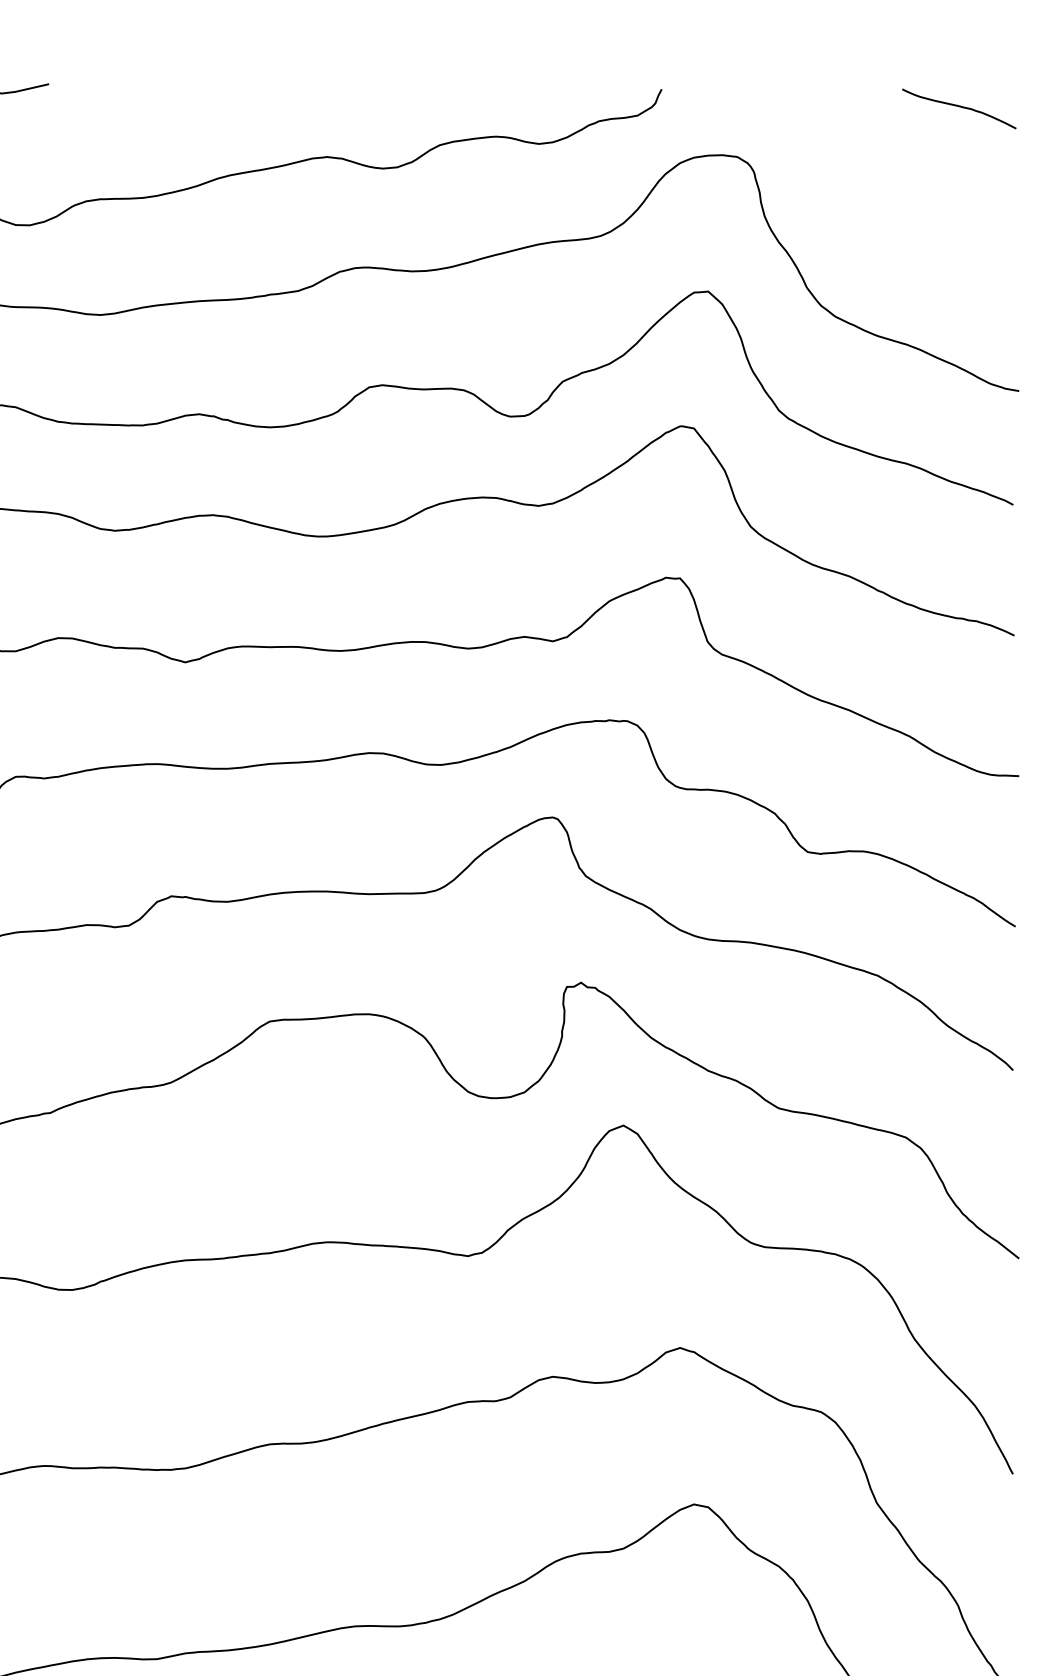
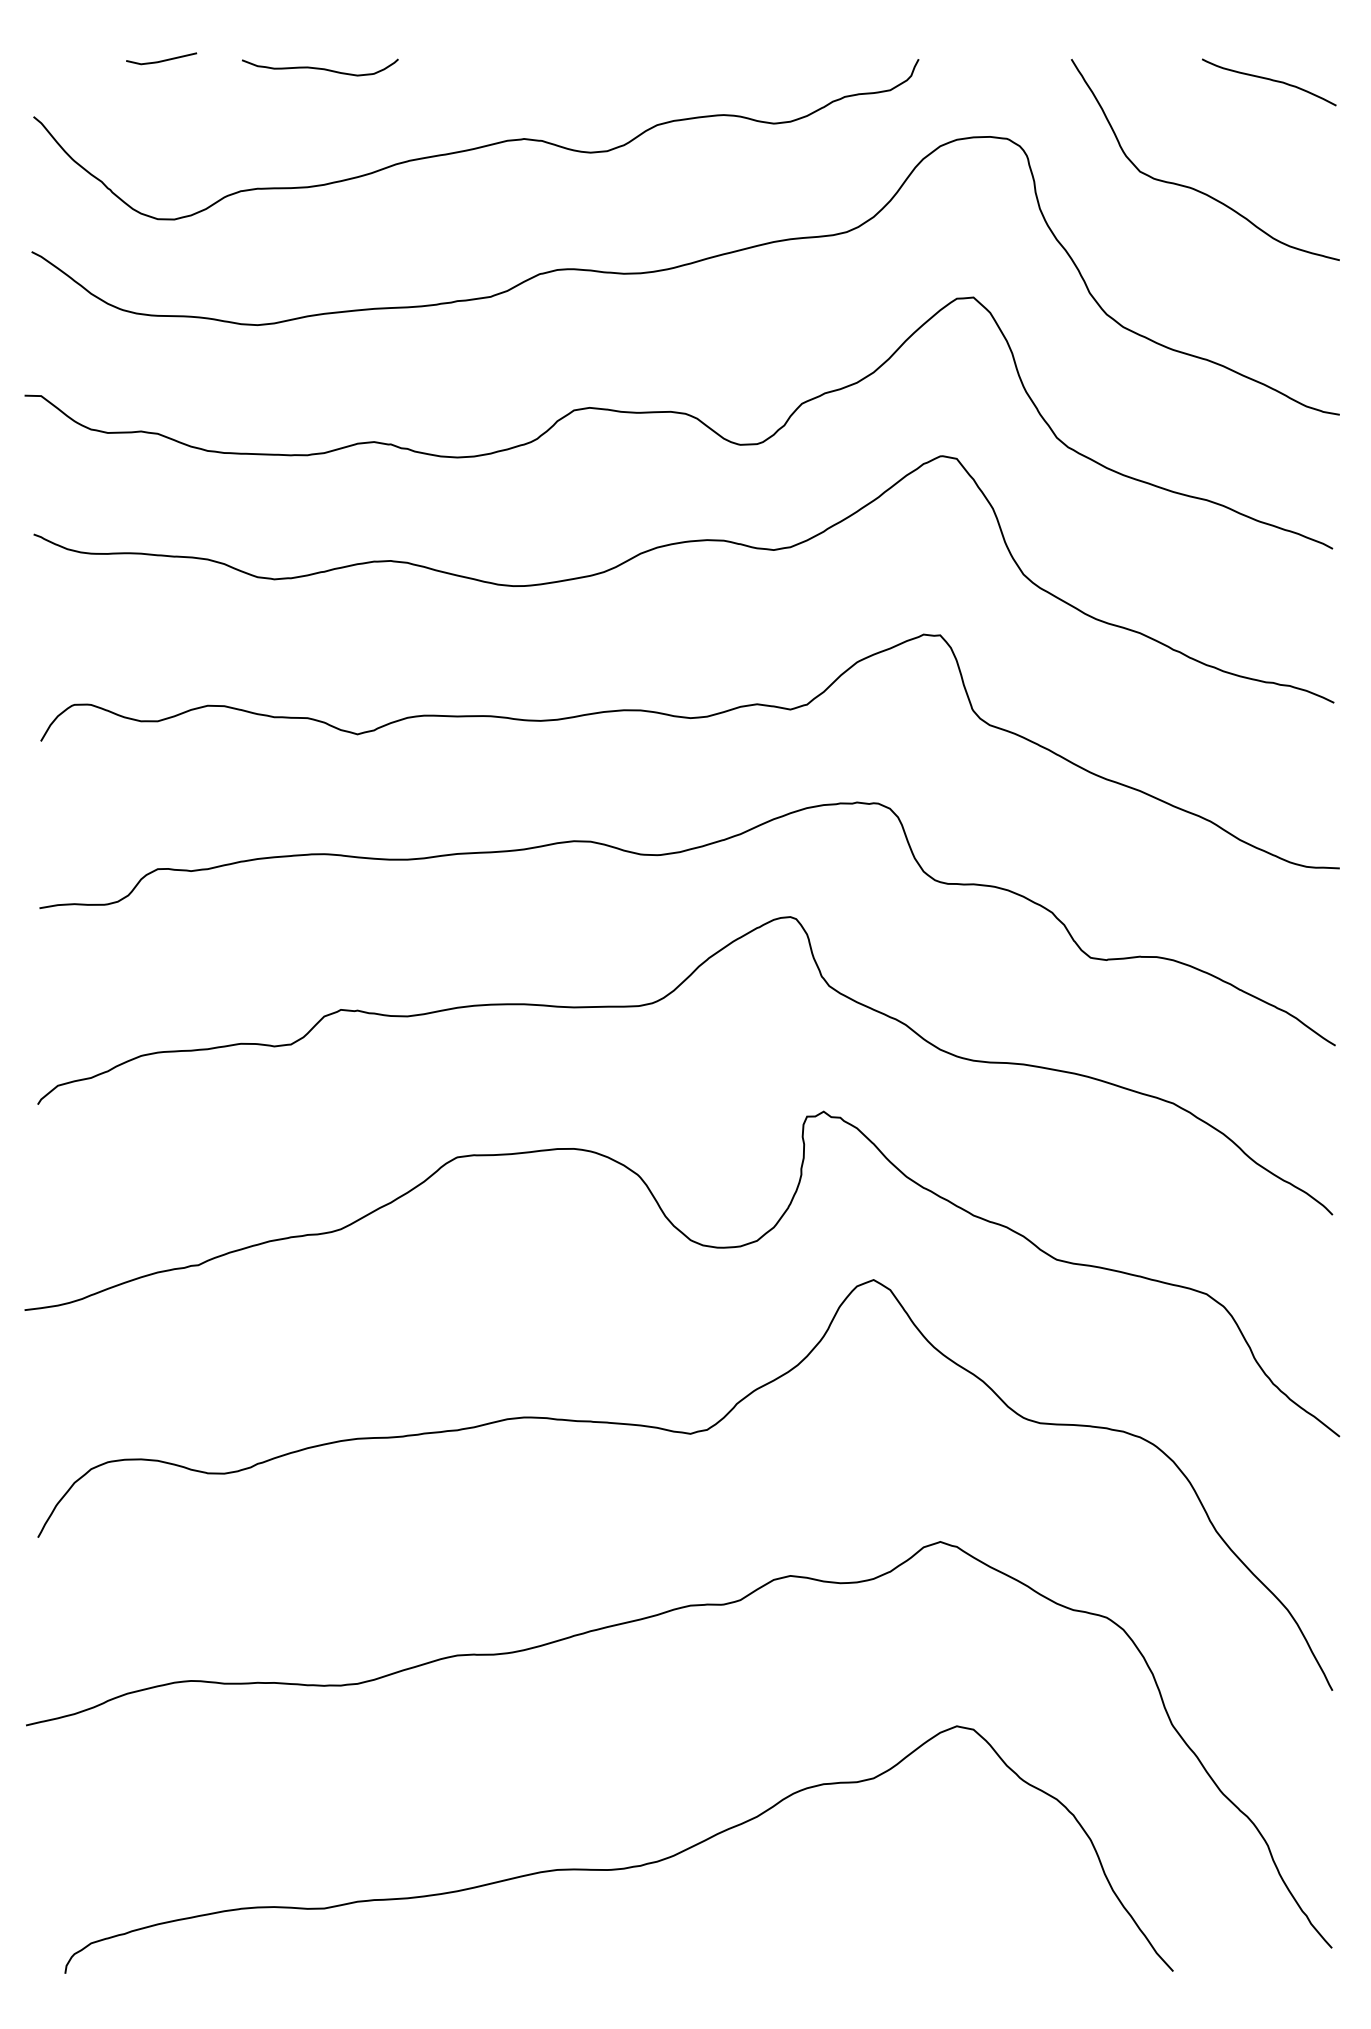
curve: (153, 96) -> (319, 67), added
curve: (896, 199) -> (1195, 188), added

